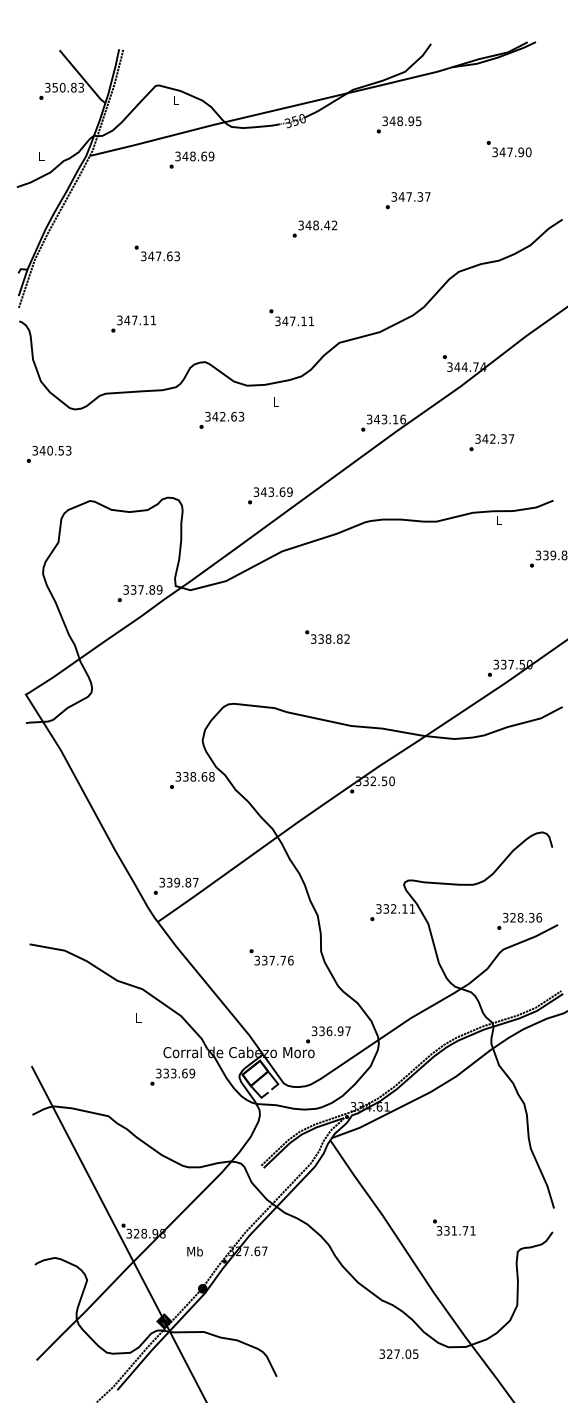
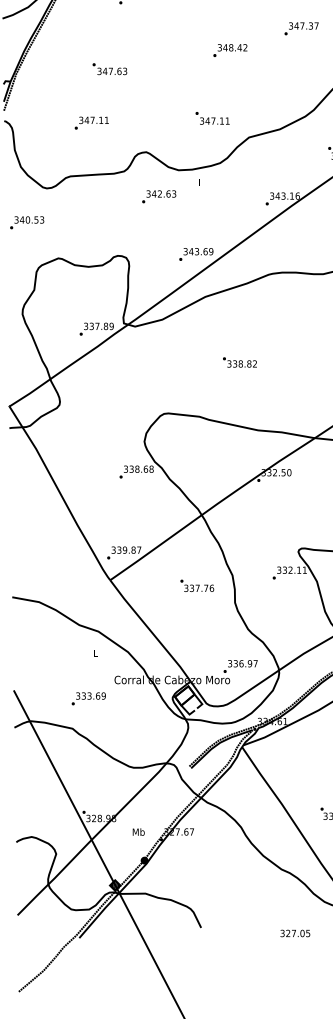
text: (271, 957) -> (197, 585), moved
text: (172, 1076) -> (88, 698), moved
text: (398, 1353) -> (294, 933), moved

